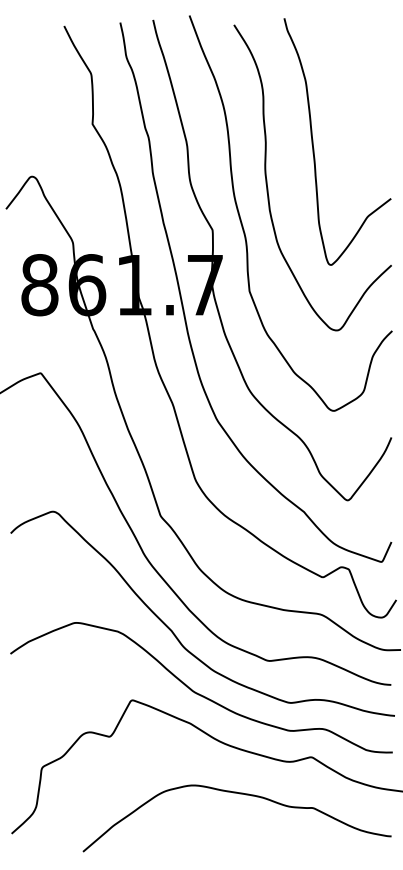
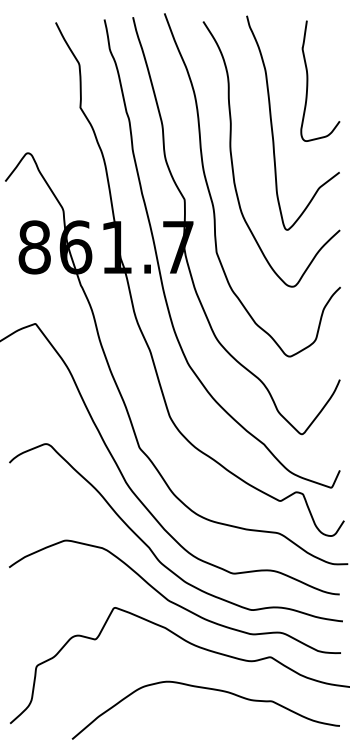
curve: (355, 92) -> (308, 80), added

